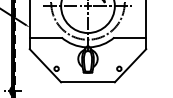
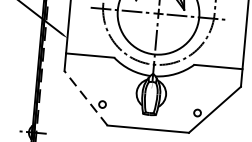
line: (45, 65) -> (86, 97), solid -> dashed

